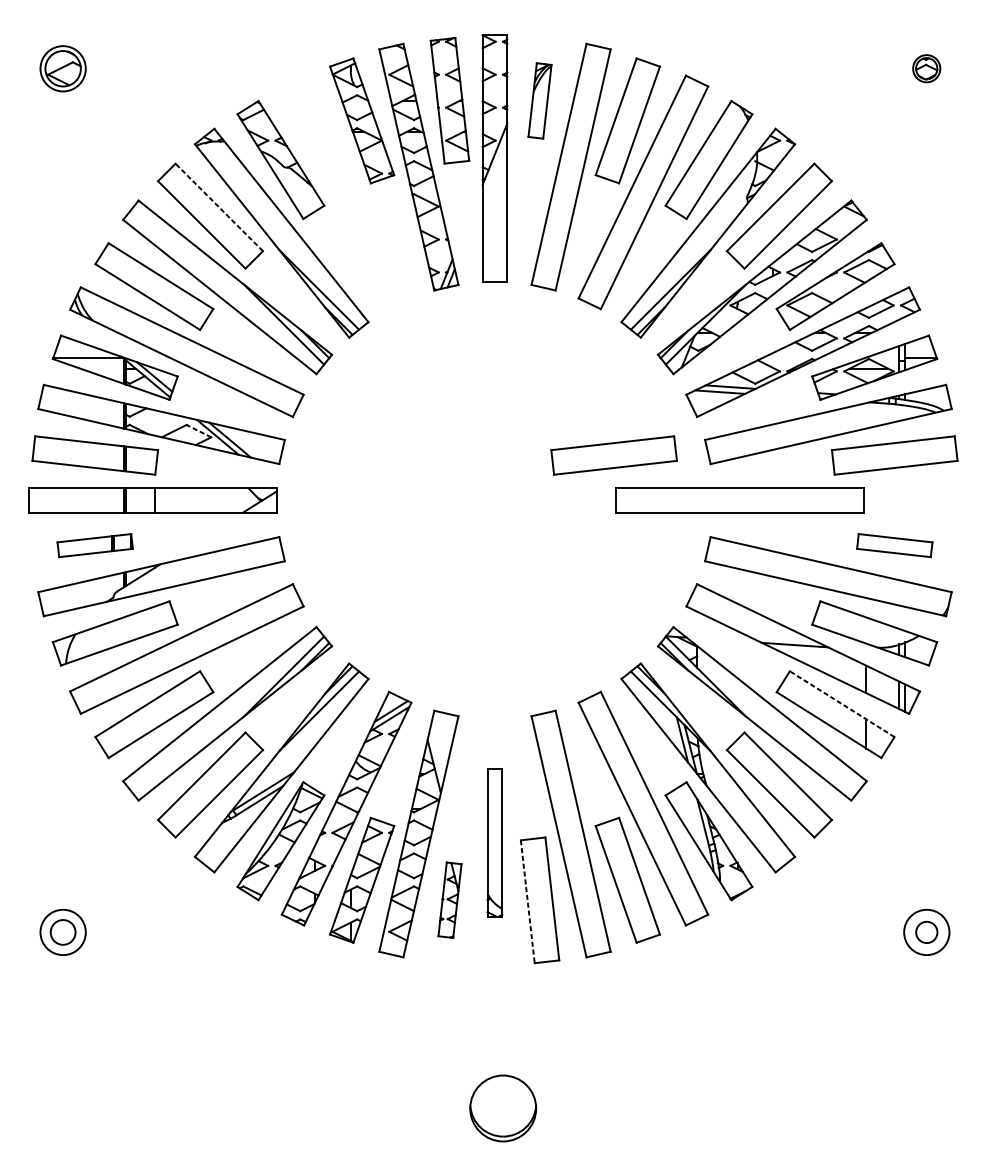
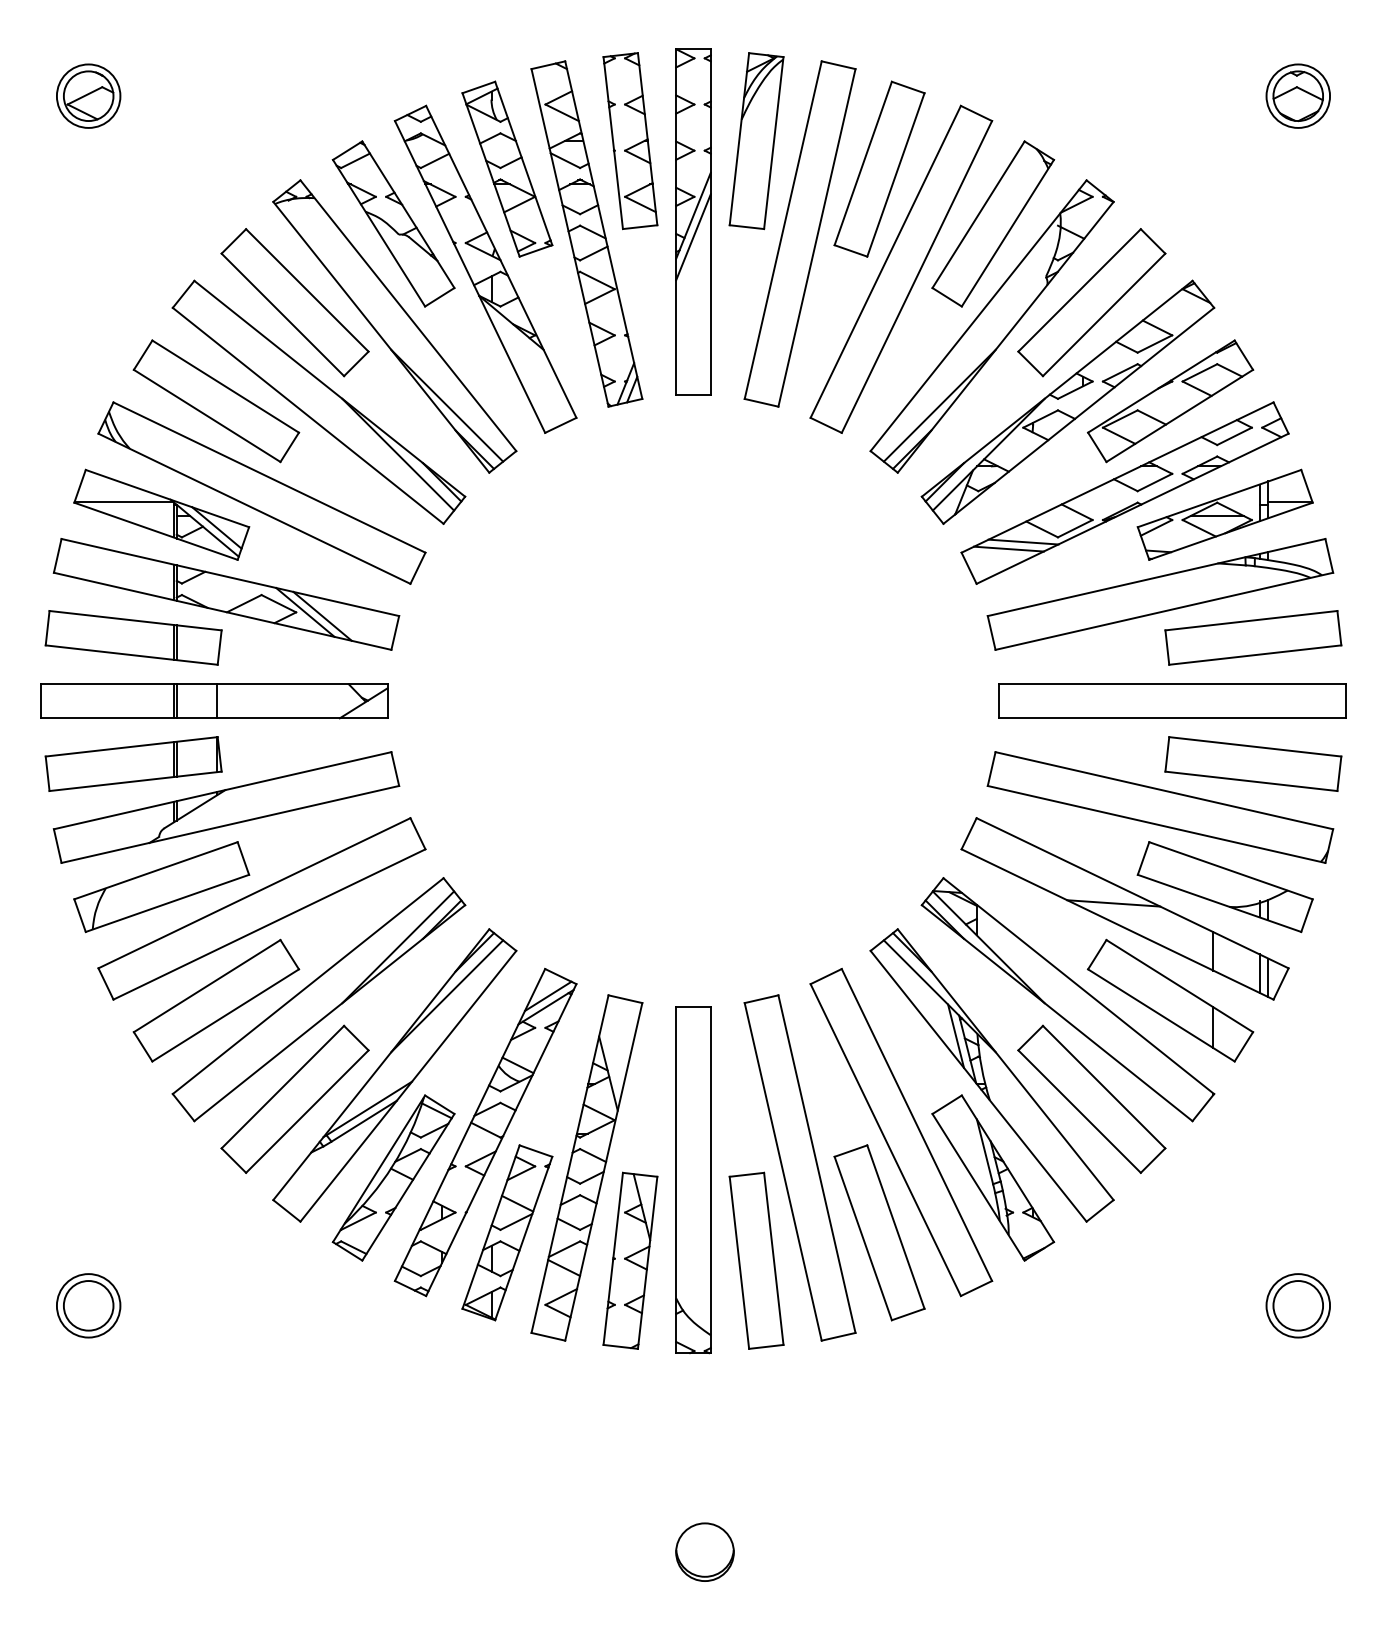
part: (926, 68) -> (1297, 95), size x1.67
part: (539, 101) -> (756, 141), size x1.67
line: (495, 169) -> (693, 237), added
part: (346, 191) -> (485, 268), added
line: (219, 207) -> (307, 290), dashed -> solid
line: (198, 430) -> (278, 603), dashed -> solid
part: (614, 455) -> (860, 637), removed
part: (739, 500) -> (1172, 700), moved
part: (95, 545) -> (133, 763), size x1.67
part: (894, 545) -> (1253, 763), size x1.67
line: (842, 704) -> (1179, 986), dashed -> solid
part: (495, 842) -> (693, 1180), size x1.67
part: (450, 900) -> (630, 1260), size x1.67
line: (527, 901) -> (739, 1262), dashed -> solid
circle: (63, 932) -> (88, 1305), size x1.43
circle: (926, 932) -> (1298, 1305), size x1.67
part: (502, 1107) -> (704, 1551), size x0.62

